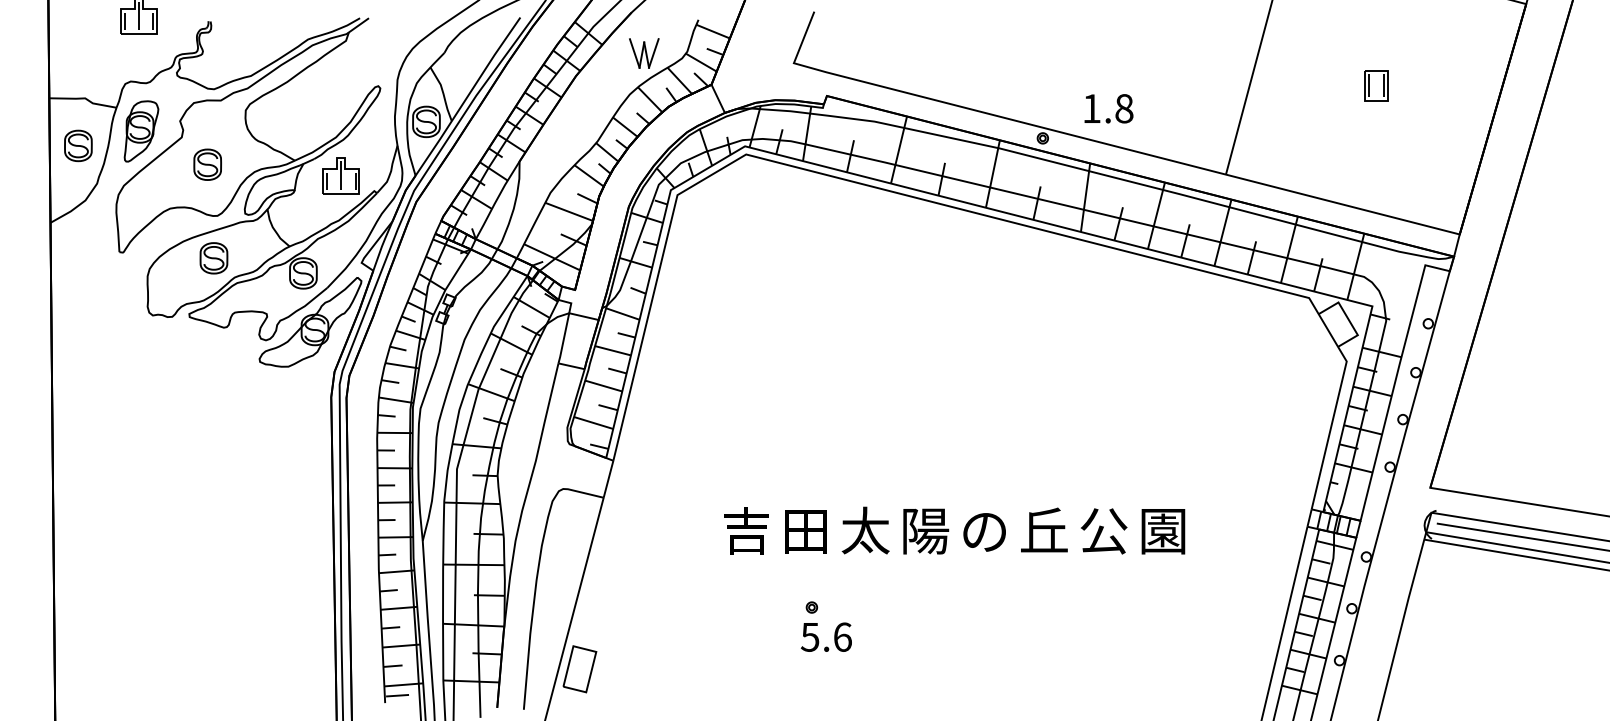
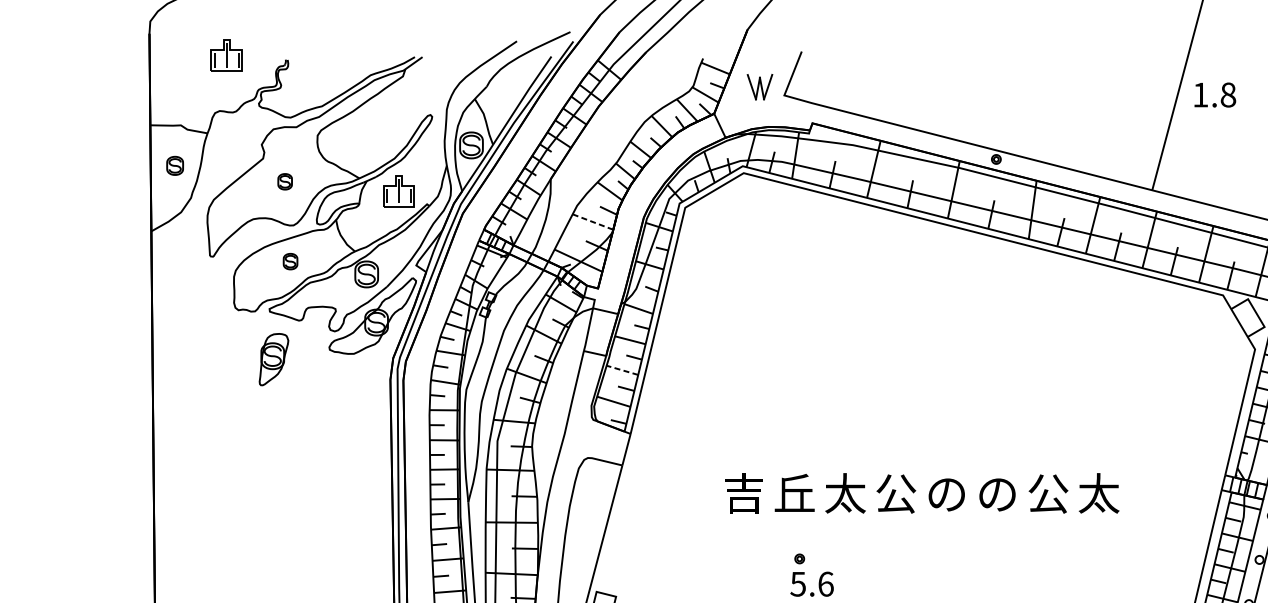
part: (644, 53) -> (760, 87), moved
text: (1108, 108) -> (1214, 94), moved
part: (141, 131) -> (273, 359), moved
part: (78, 145) -> (175, 165), size x0.7
part: (207, 164) -> (285, 181), size x0.6
line: (569, 211) -> (593, 221), solid -> dashed
part: (213, 258) -> (290, 261), size x0.6
line: (603, 385) -> (622, 369), solid -> dashed
text: (1044, 529) -> (997, 492), 丘 -> の
text: (805, 530) -> (794, 493), 田 -> 丘
text: (1163, 530) -> (1099, 493), 園 -> 太
text: (925, 531) -> (896, 494), 陽 -> 公

